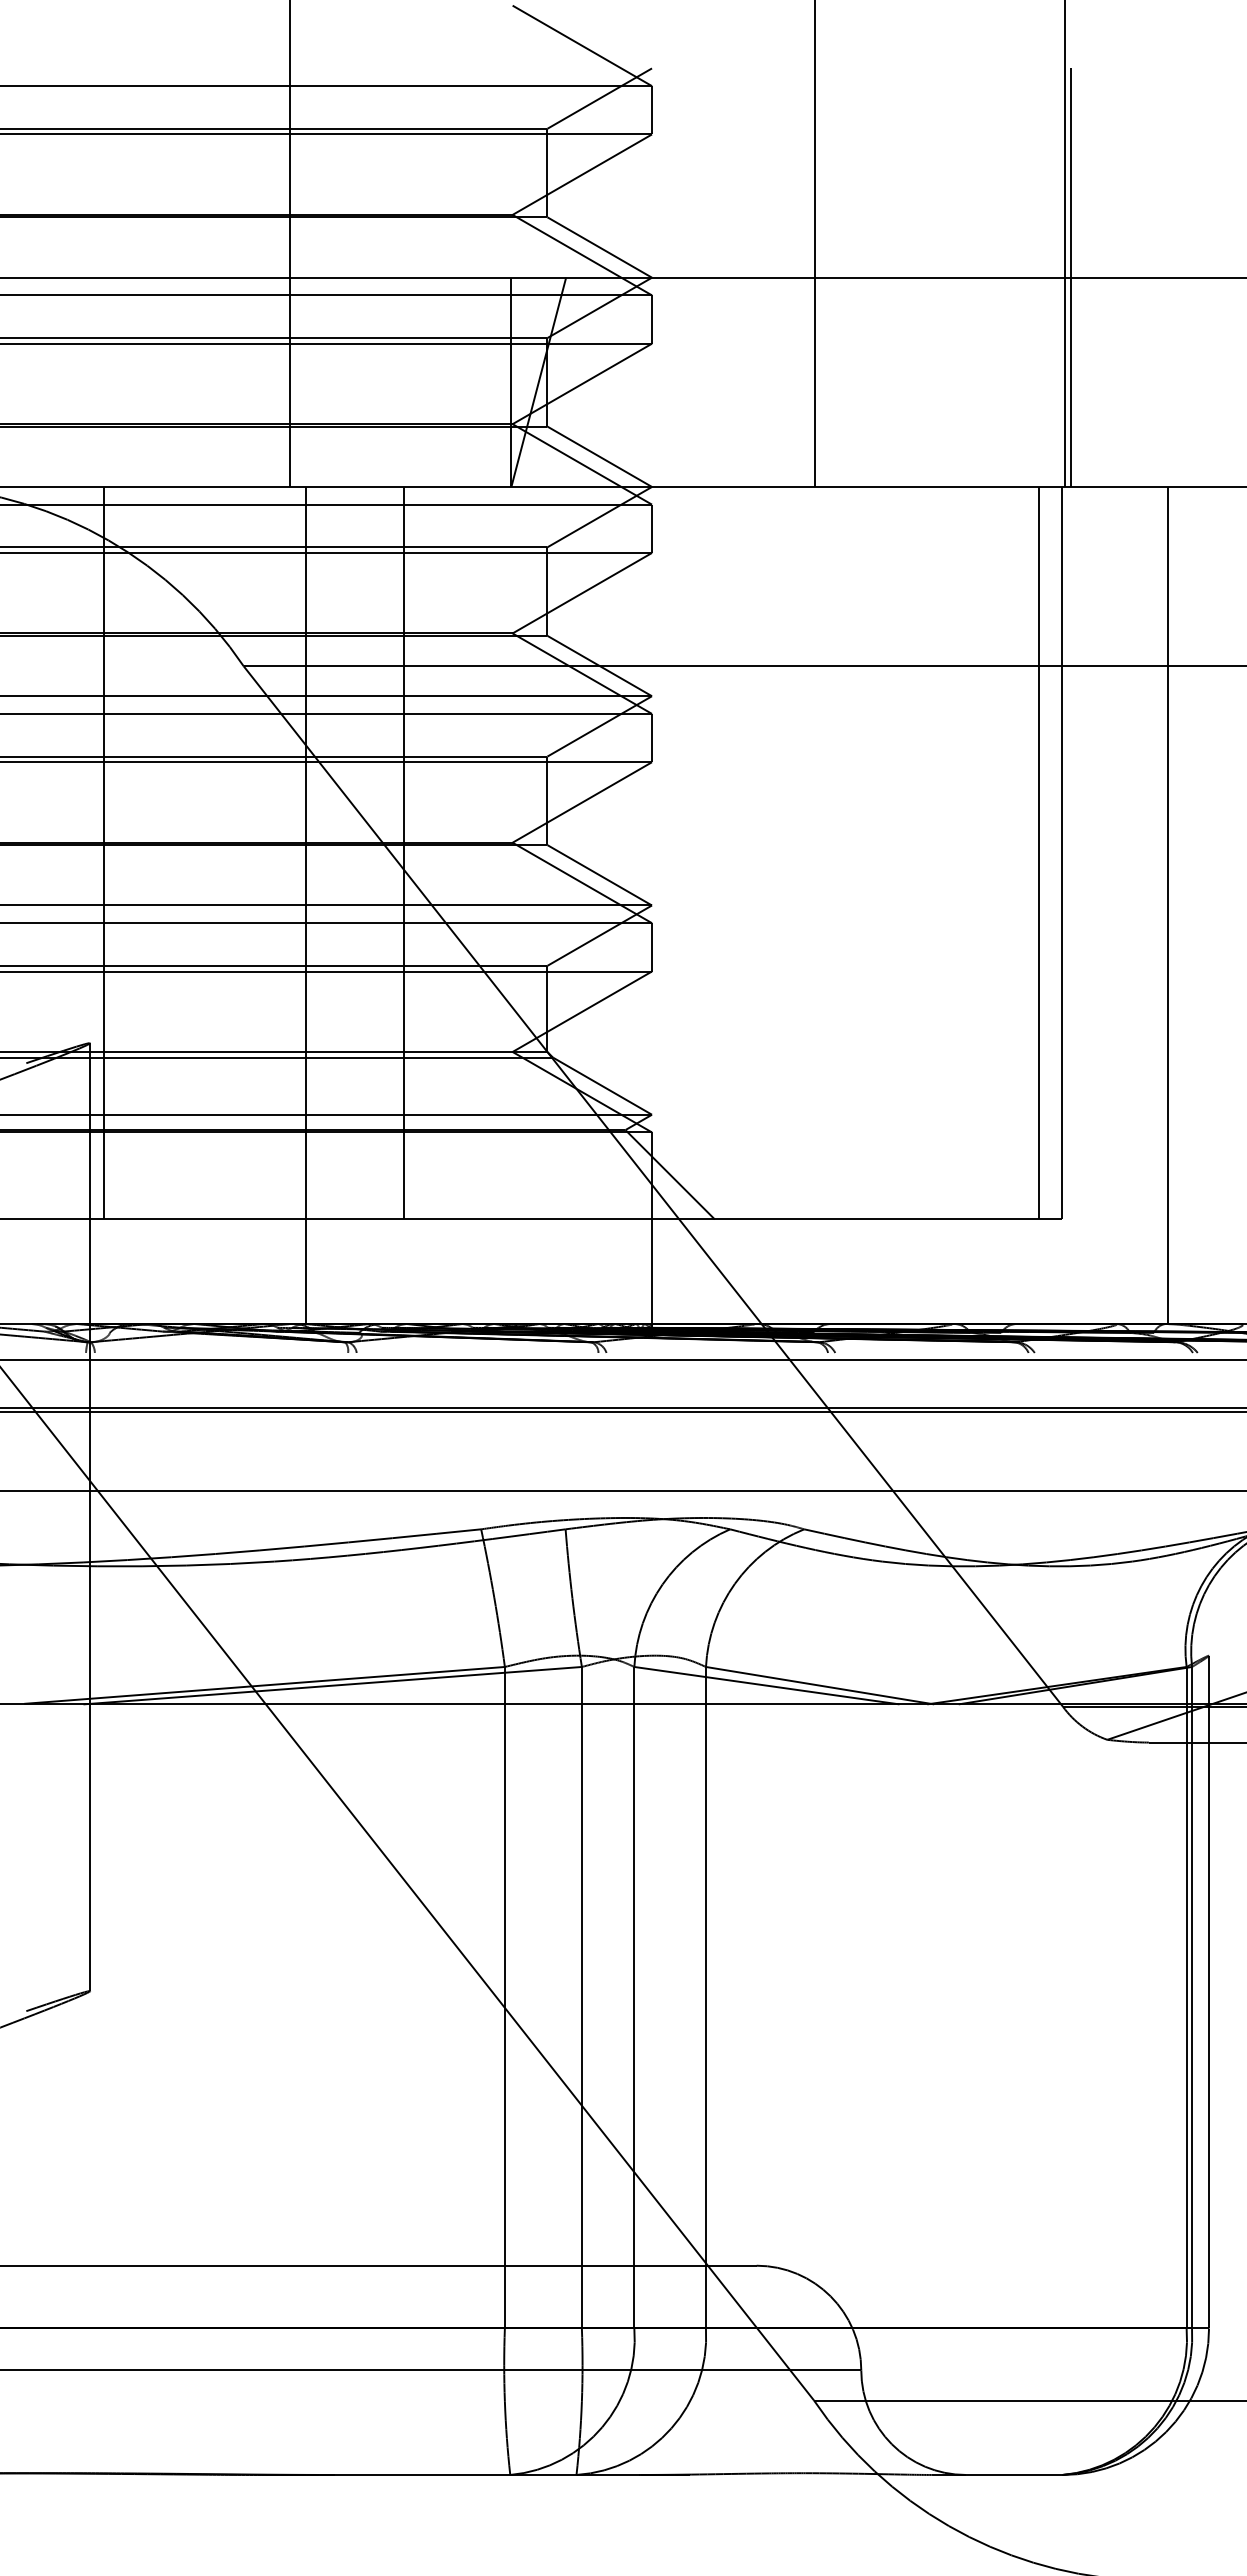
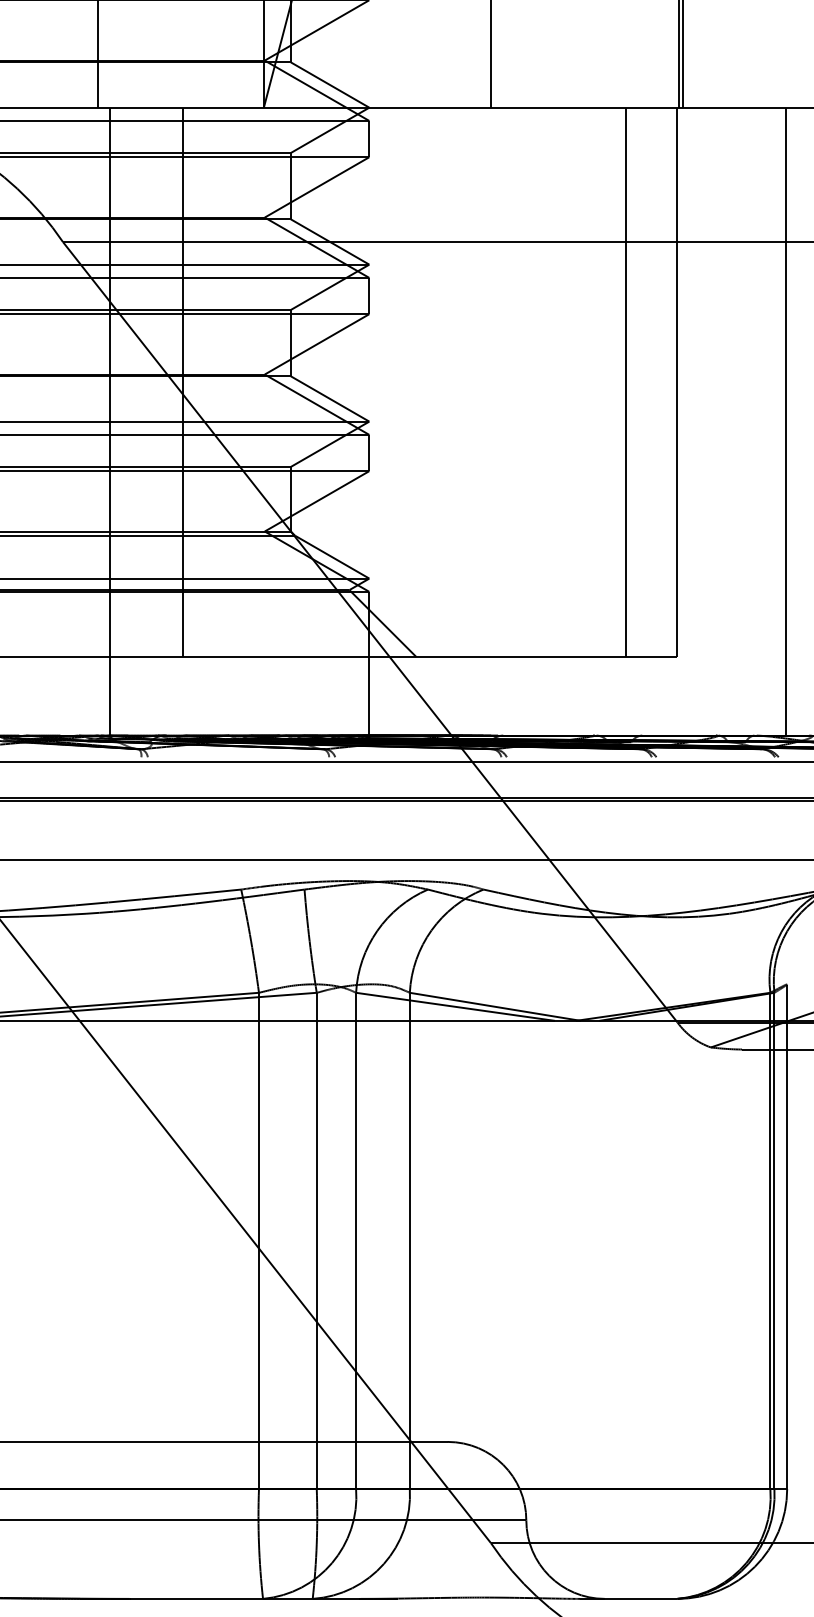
line: (1038, 852) -> (625, 381), moved
line: (1168, 905) -> (786, 421), moved

